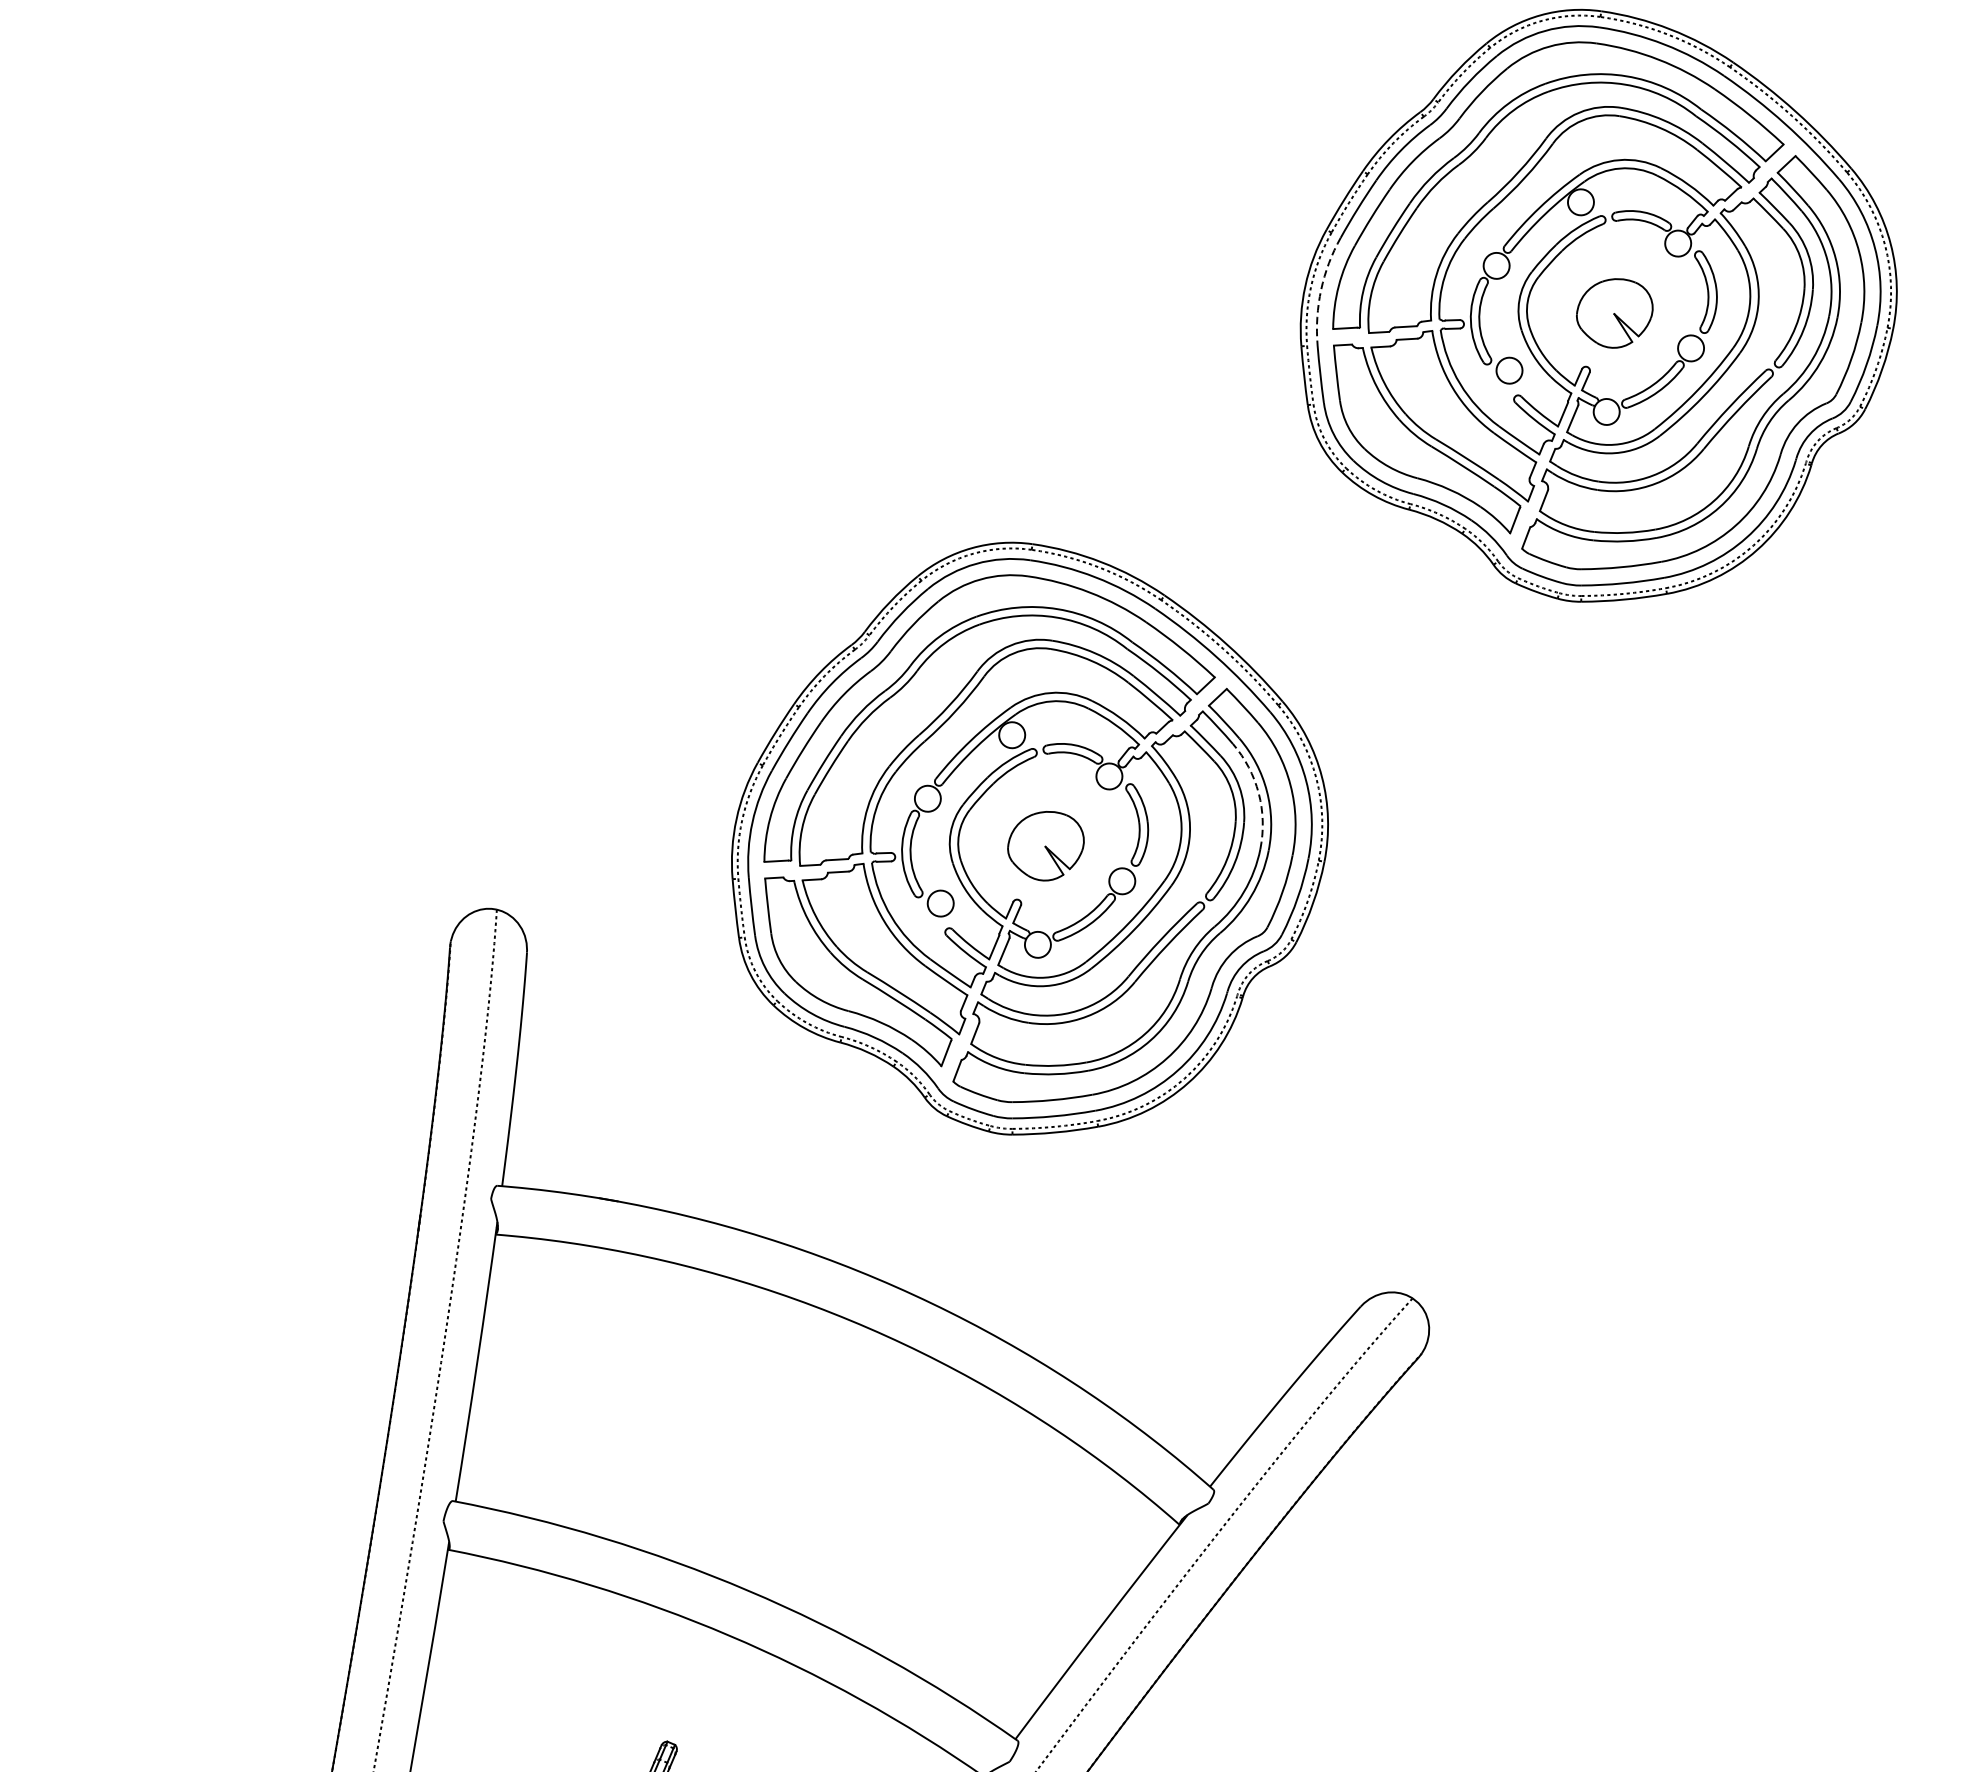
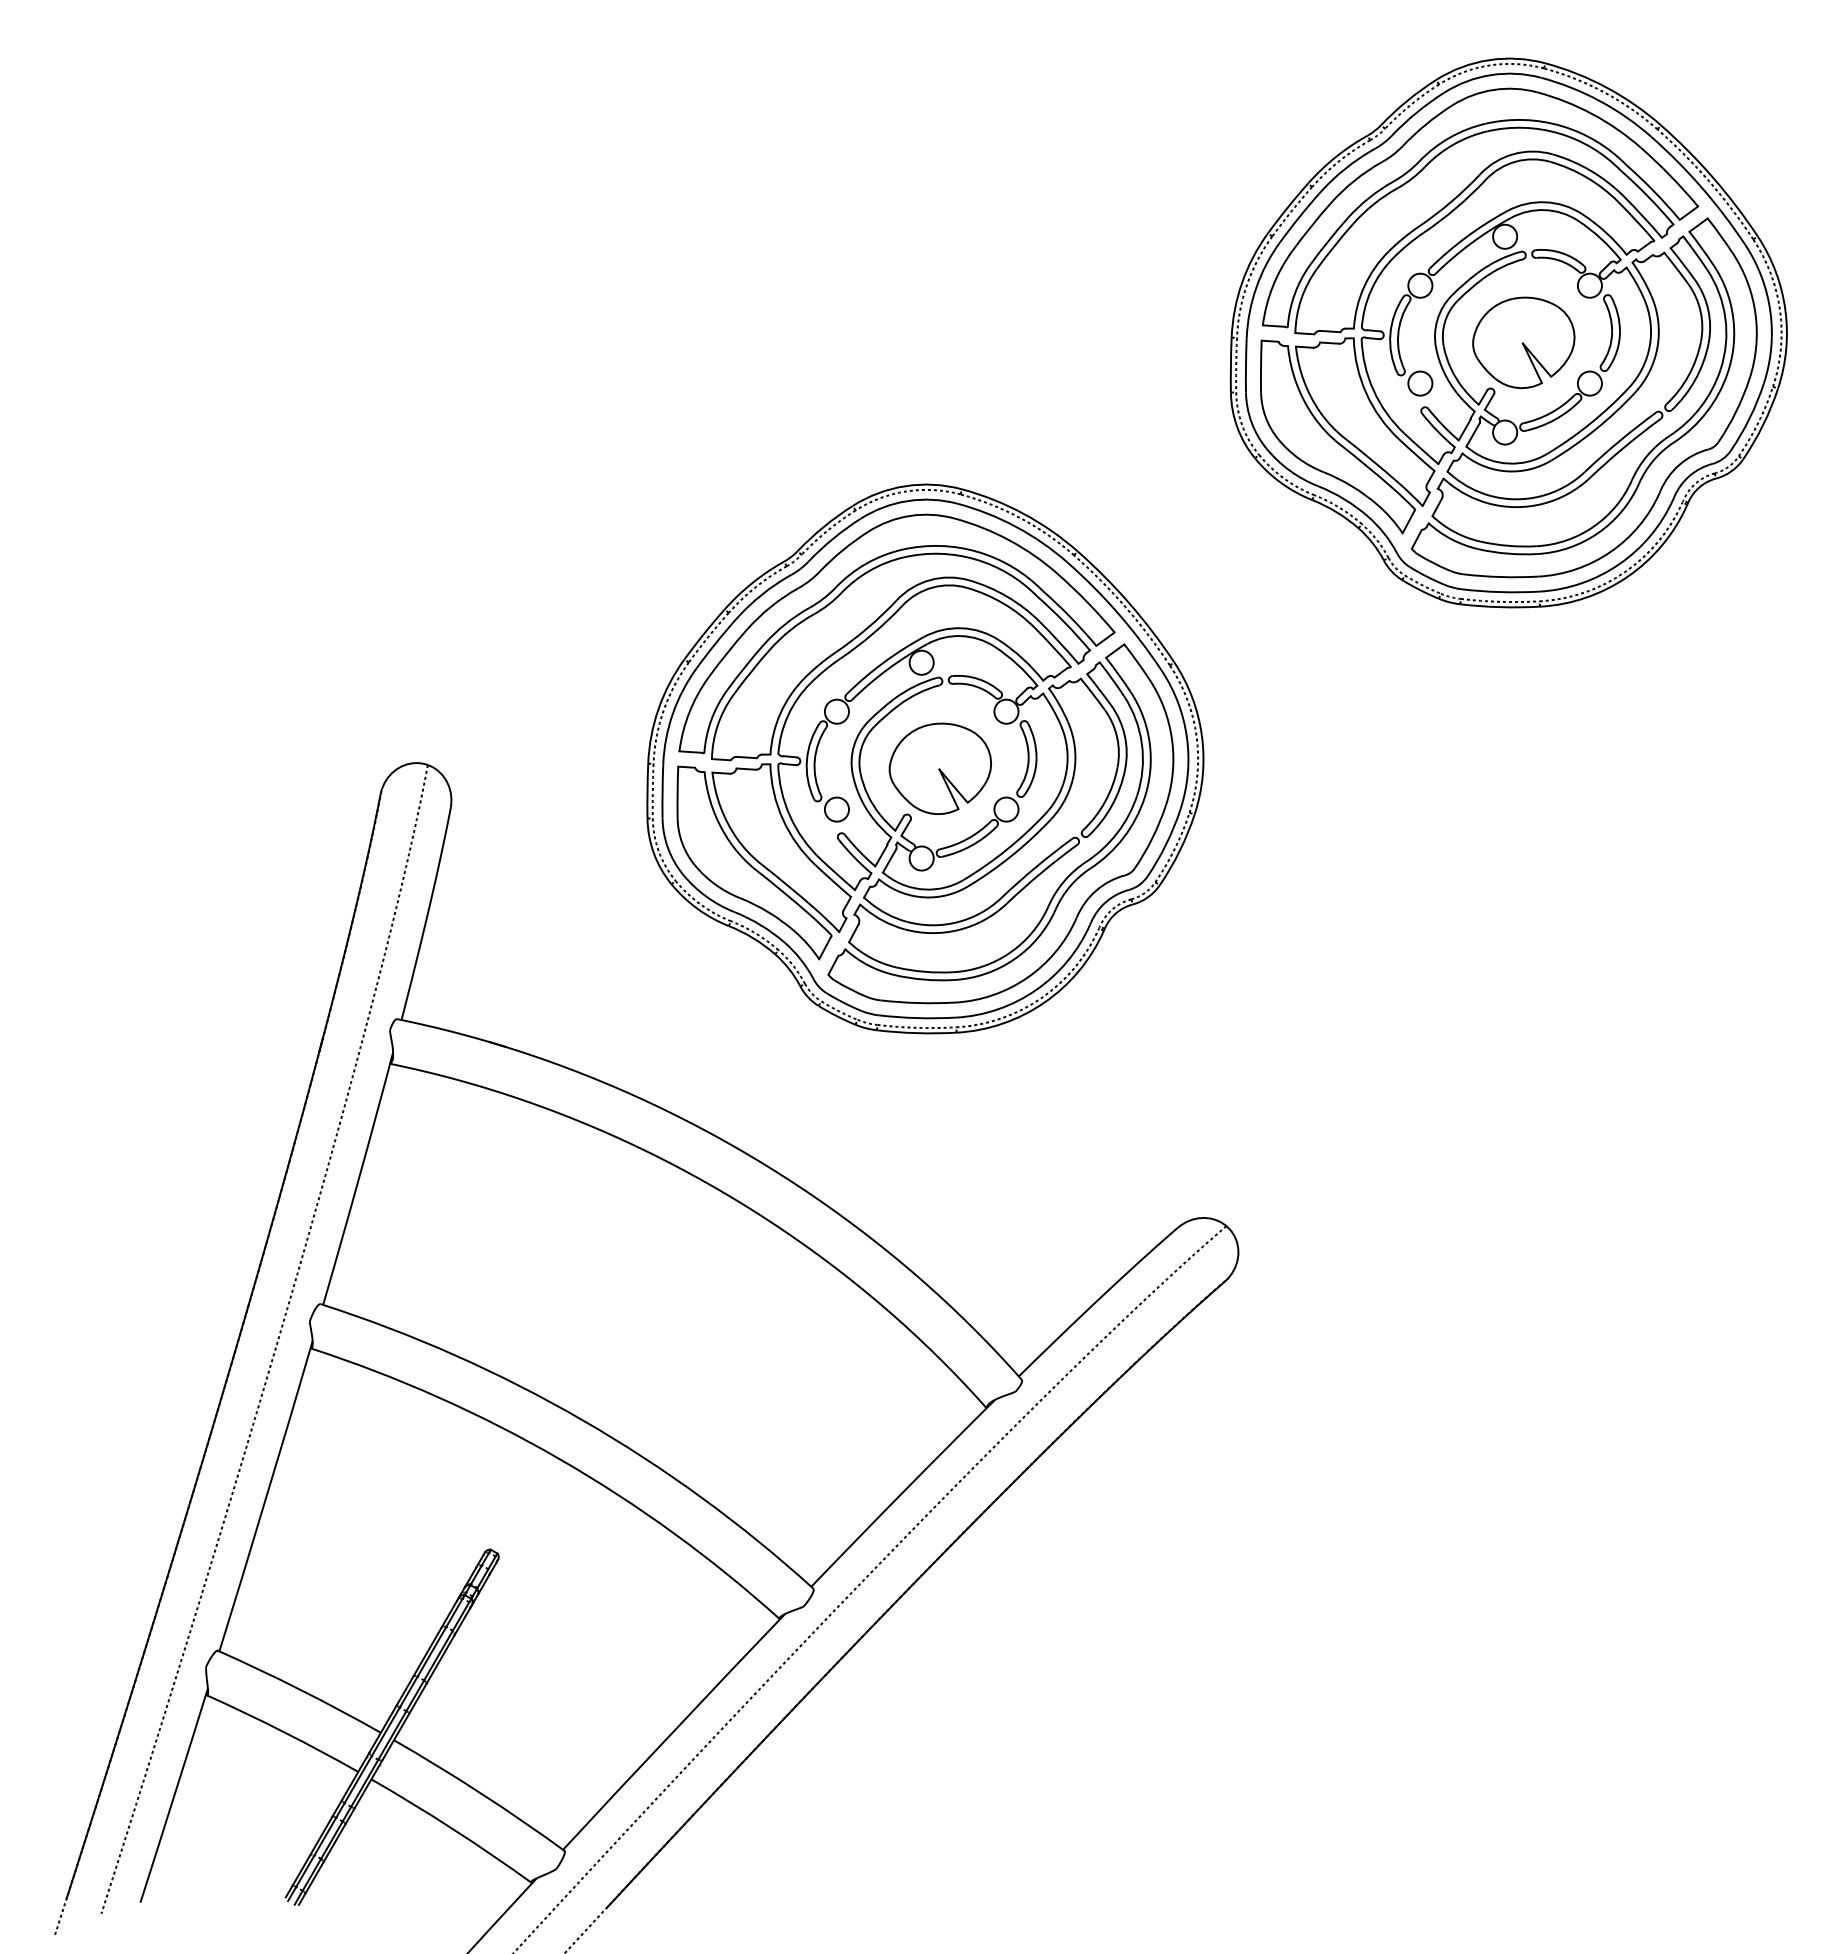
arc: (1321, 289) -> (1256, 287), dashed -> solid
part: (1614, 313) -> (1523, 342), size x1.43
arc: (1258, 793) -> (1141, 744), dashed -> solid
part: (1046, 845) -> (940, 768), size x1.43

